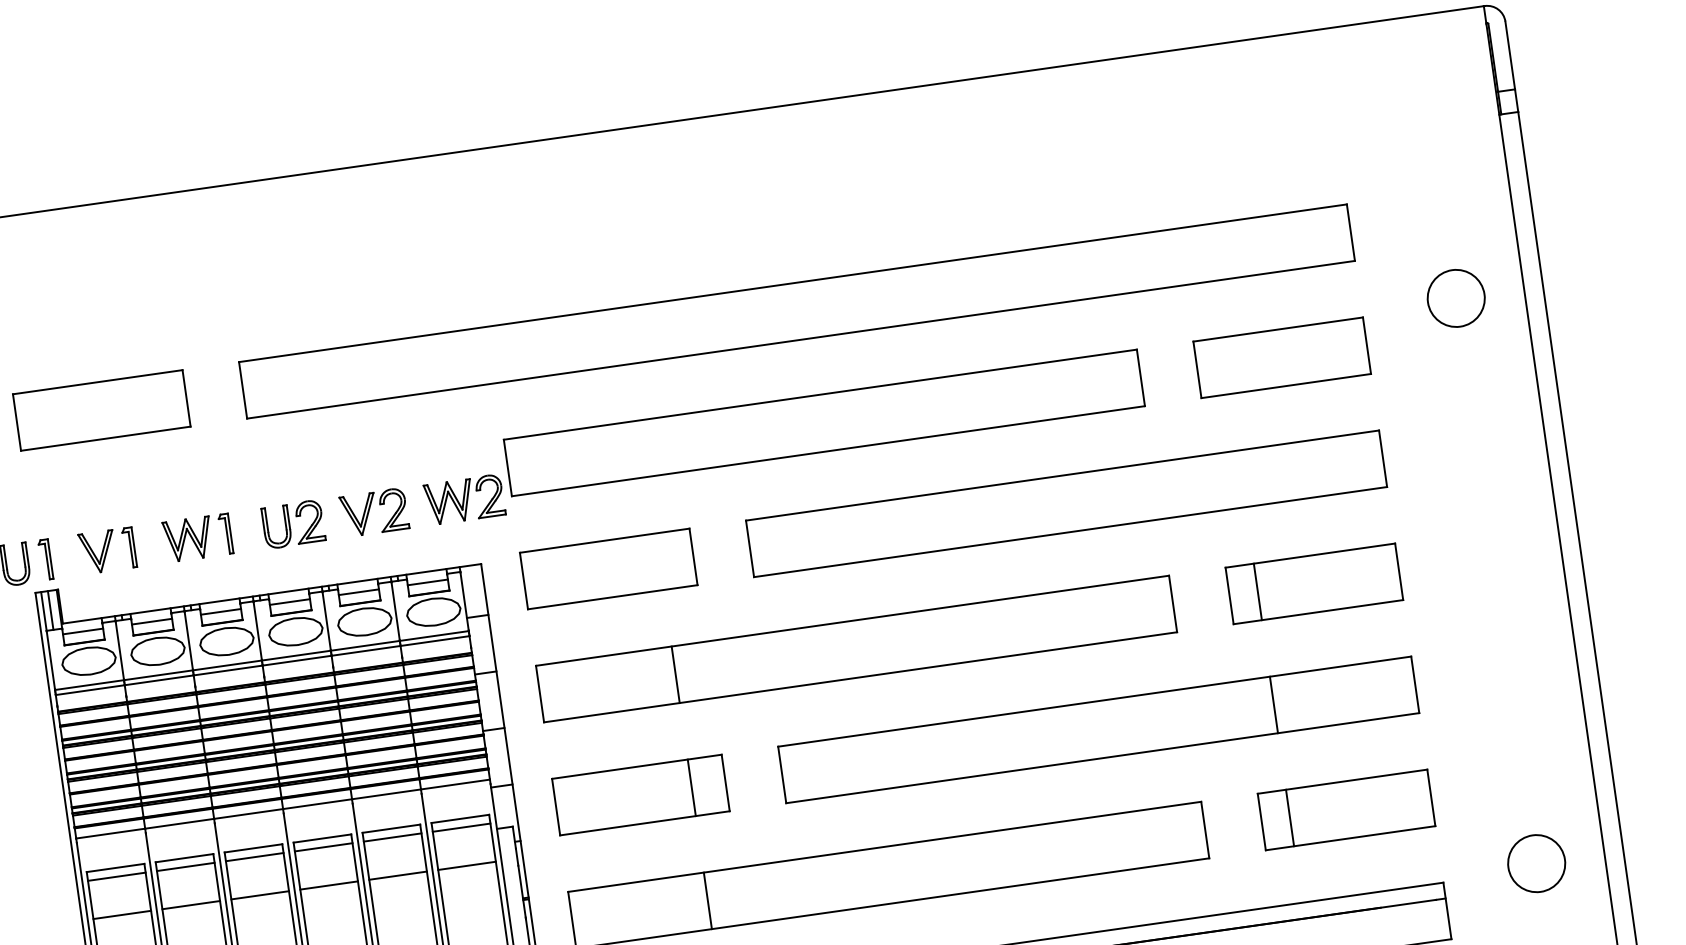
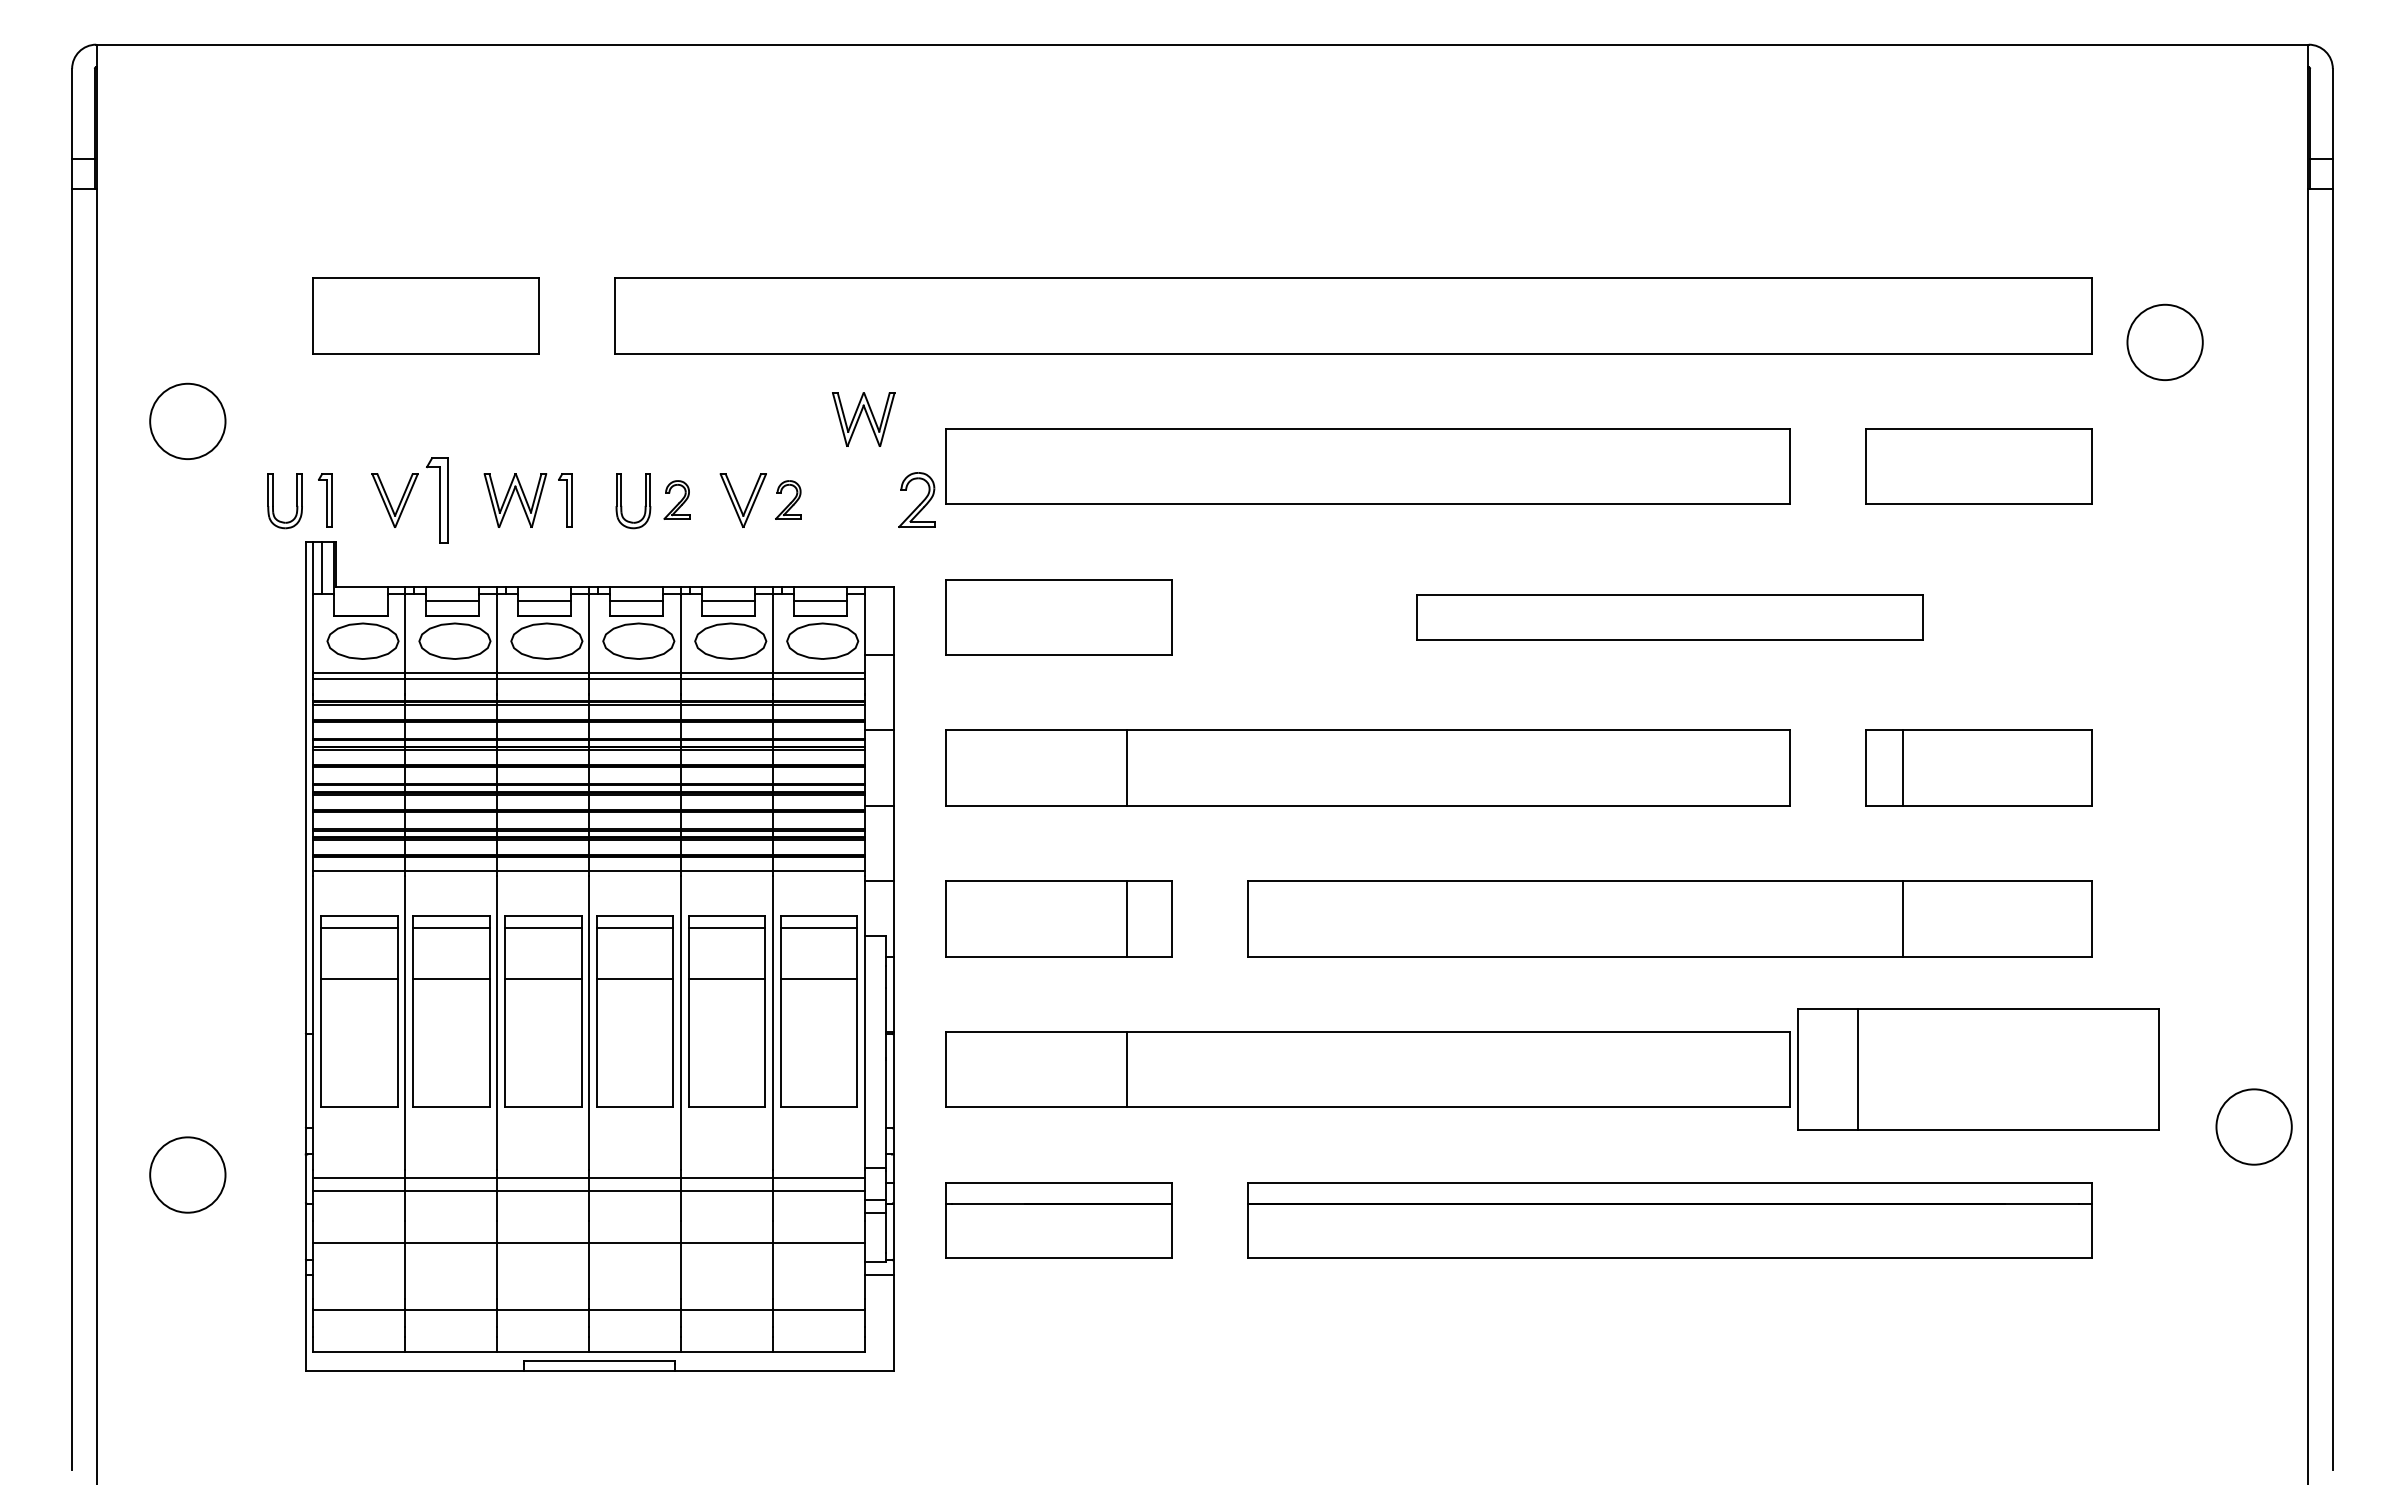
circle: (1455, 297) -> (2164, 341), moved
part: (449, 502) -> (863, 419), moved
part: (1066, 503) -> (1669, 617), size x0.6
part: (393, 509) -> (788, 499), size x0.7
part: (309, 521) -> (676, 499), size x0.7
part: (129, 547) -> (436, 500), size x1.6
line: (82, 631) -> (360, 601), removed
part: (1346, 809) -> (1978, 1069), size x1.6
circle: (1536, 863) -> (2253, 1126), moved

